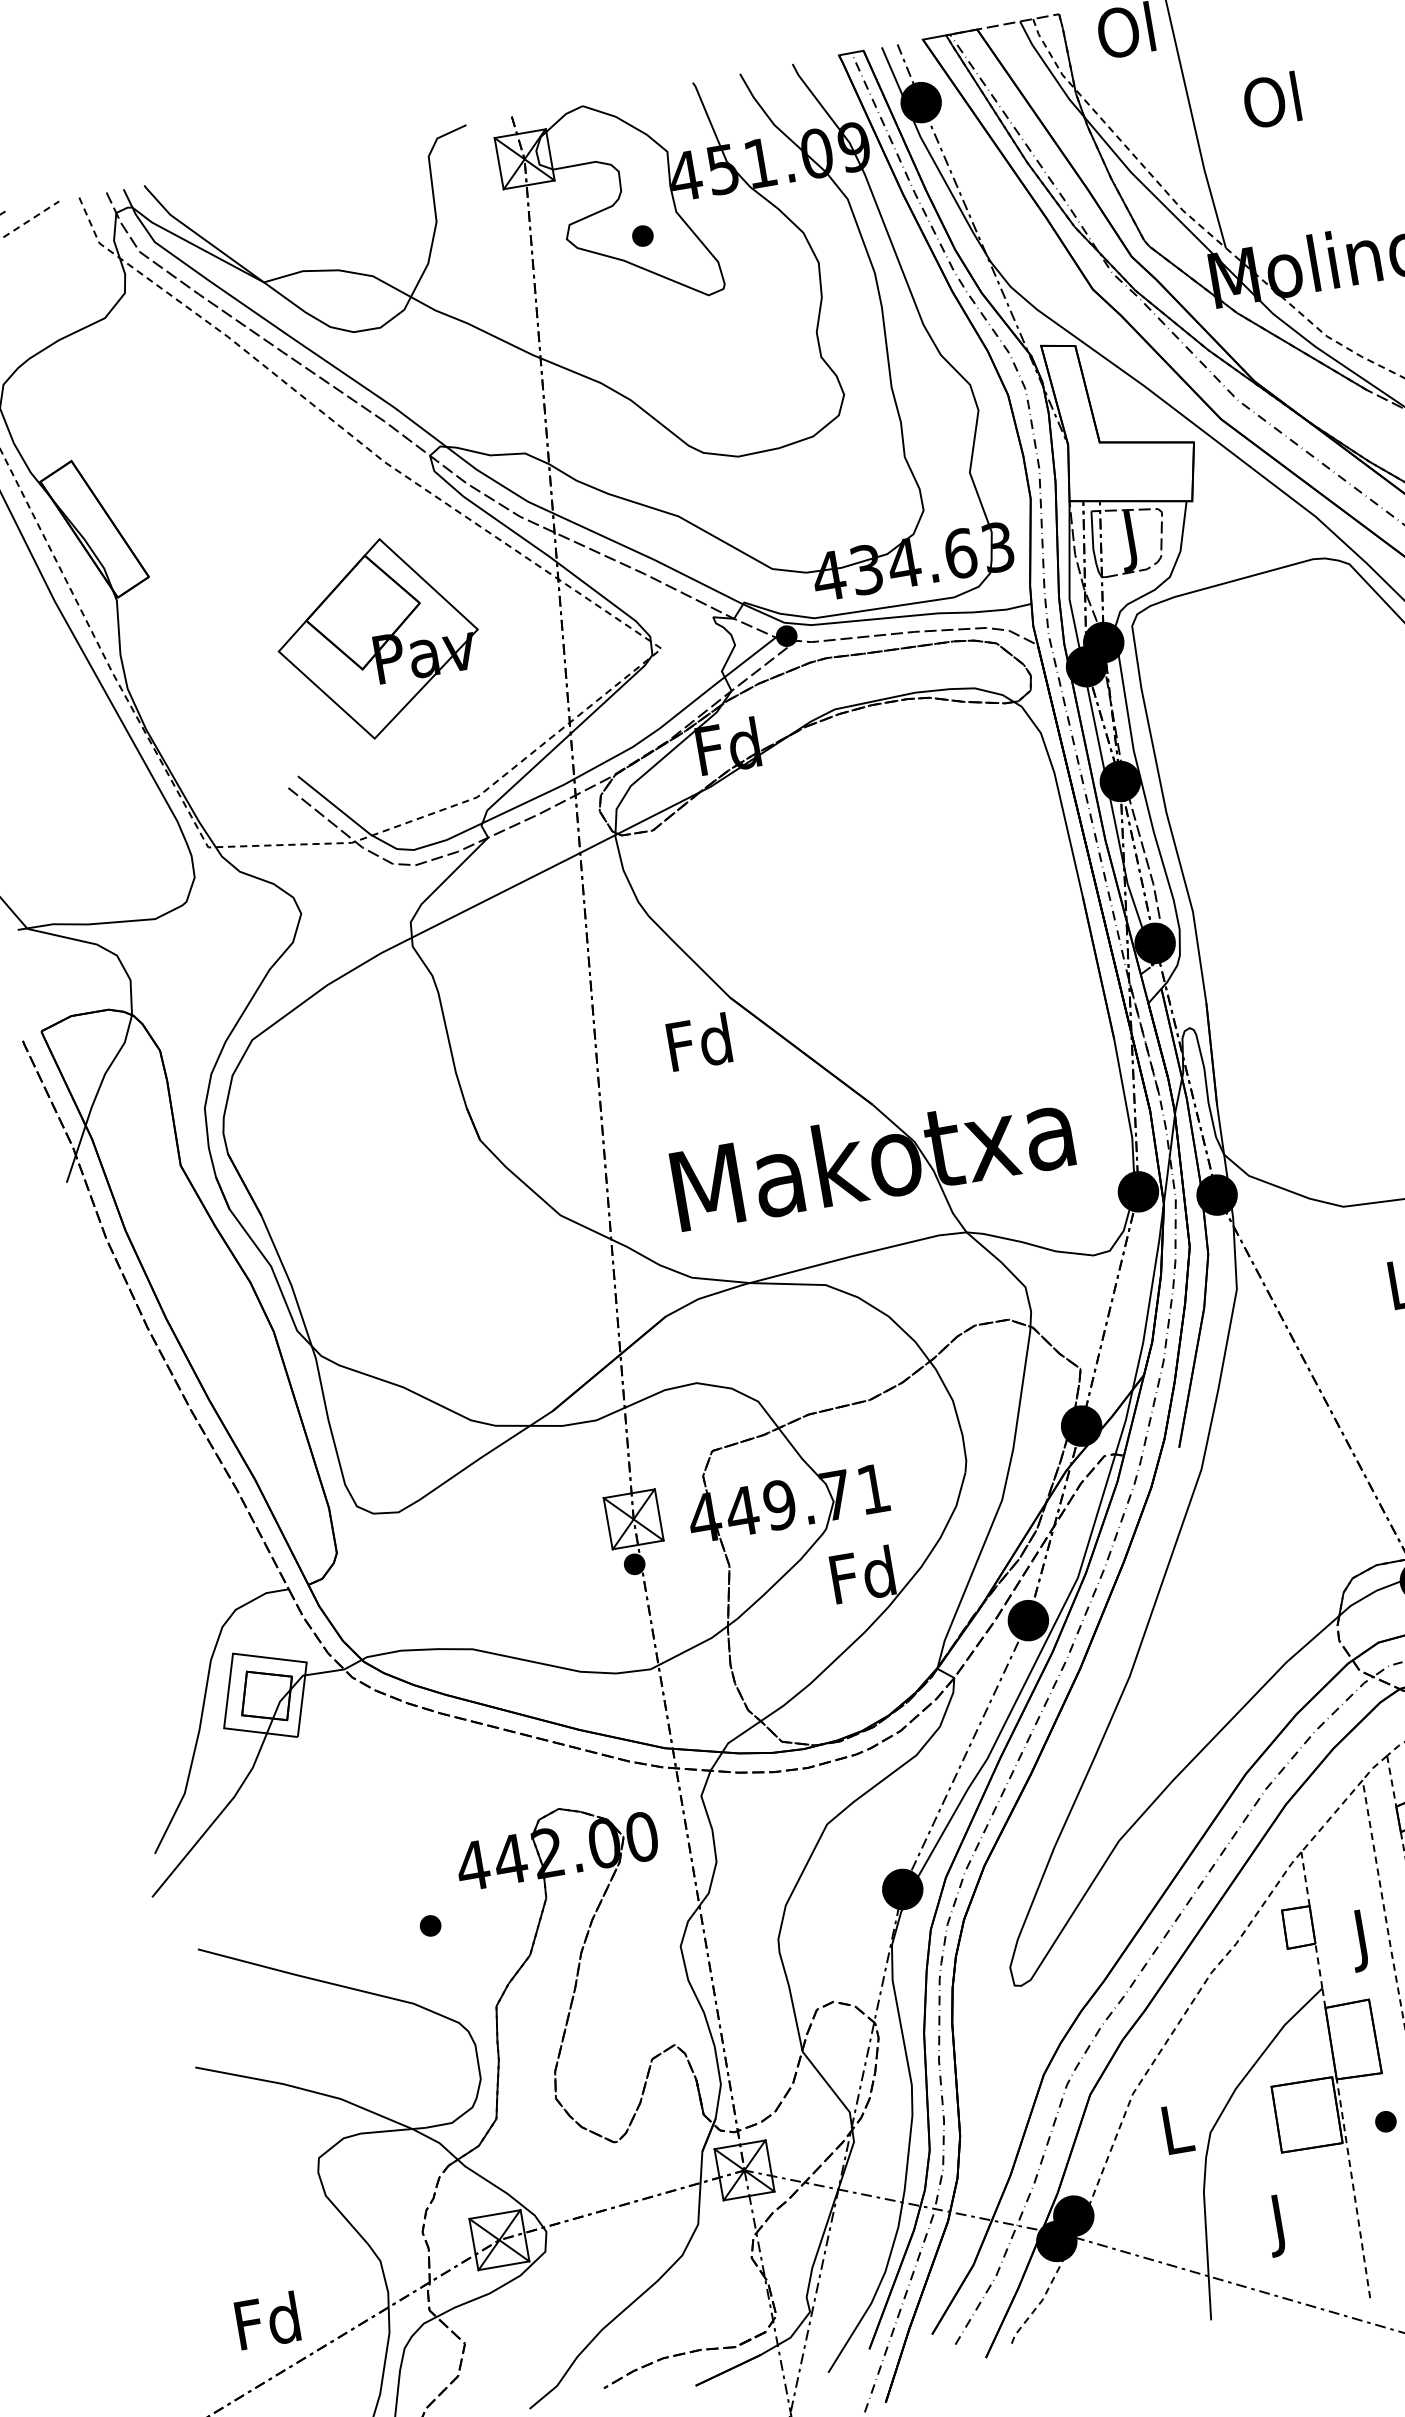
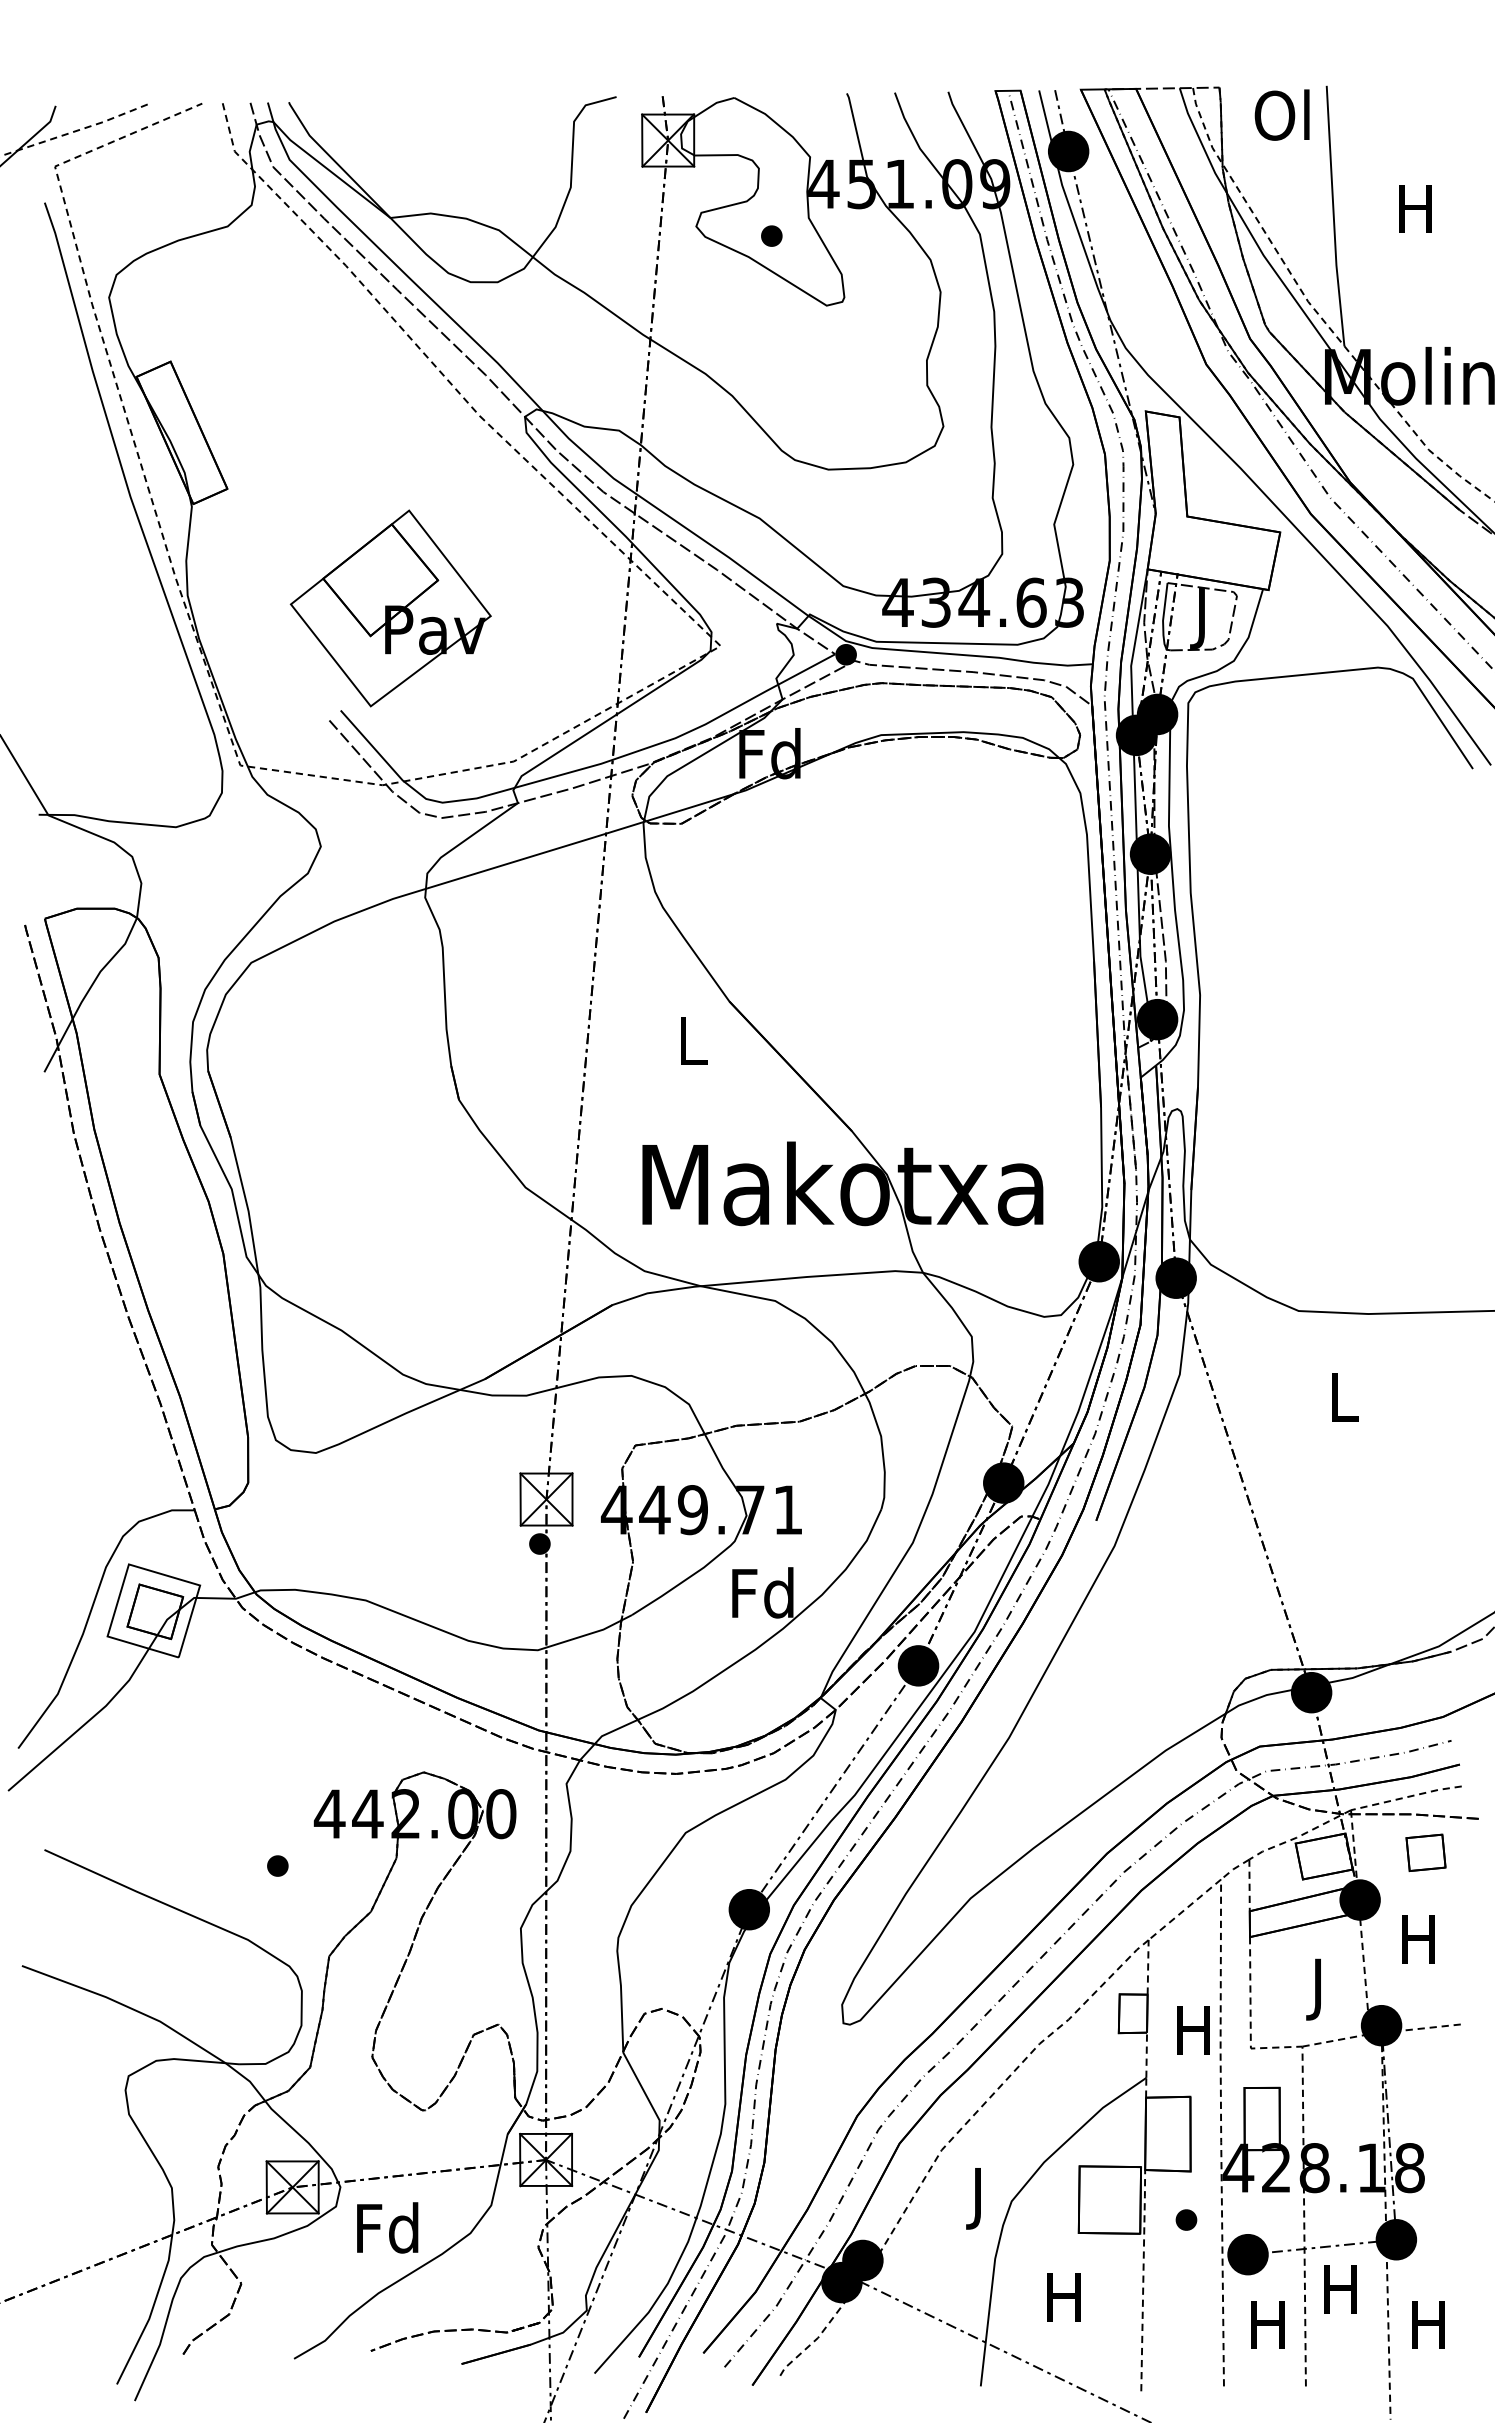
text: (1271, 100) -> (1414, 208), Ol -> H
part: (377, 638) -> (390, 608), moved
text: (699, 1042) -> (691, 1040), Fd -> L
text: (1362, 1940) -> (1193, 2037), J -> H
text: (1178, 2135) -> (979, 2198), L -> J
text: (1278, 2225) -> (1063, 2304), J -> H
text: (267, 2320) -> (387, 2227), moved

